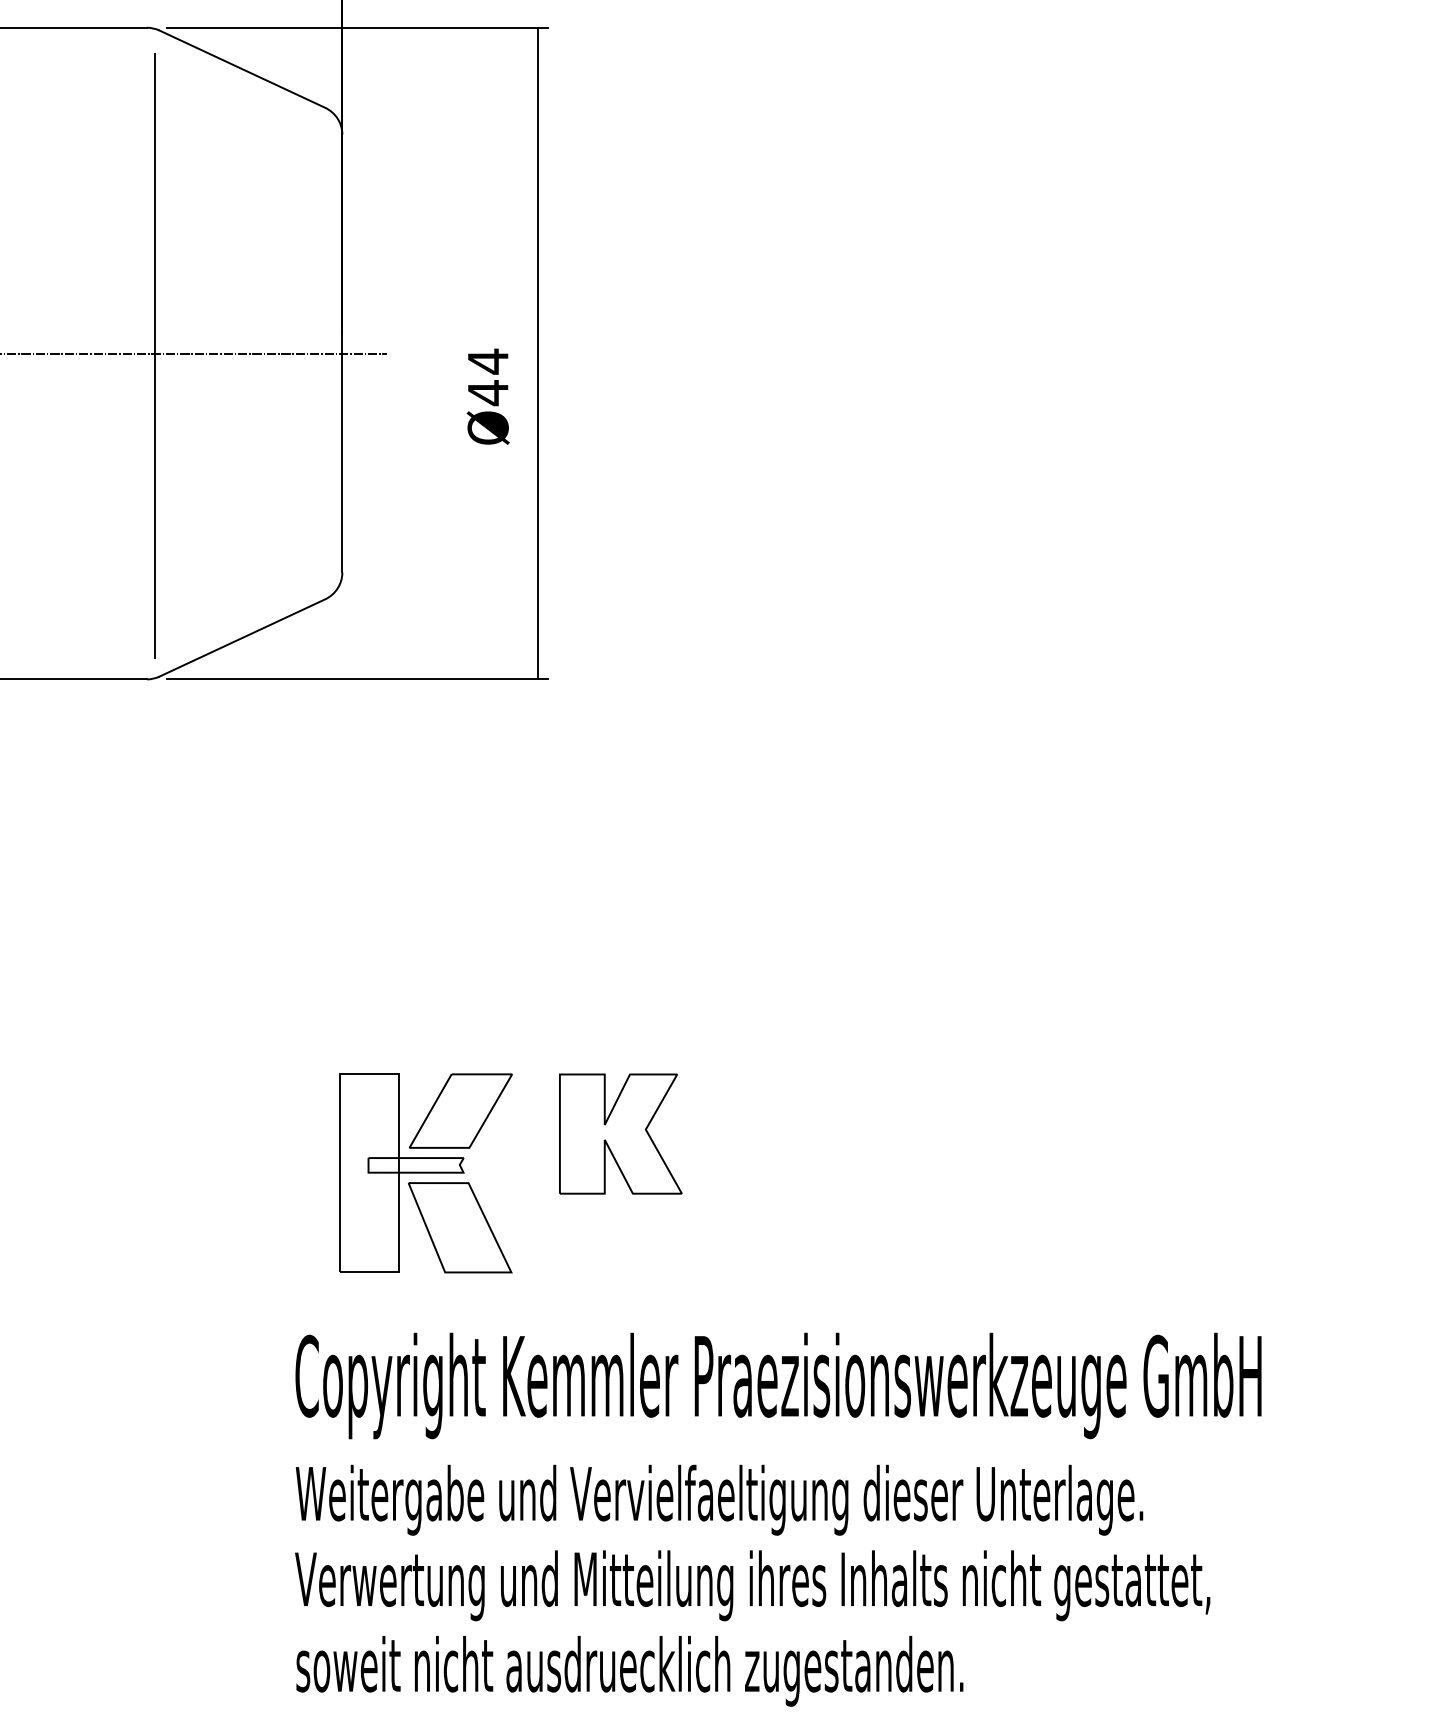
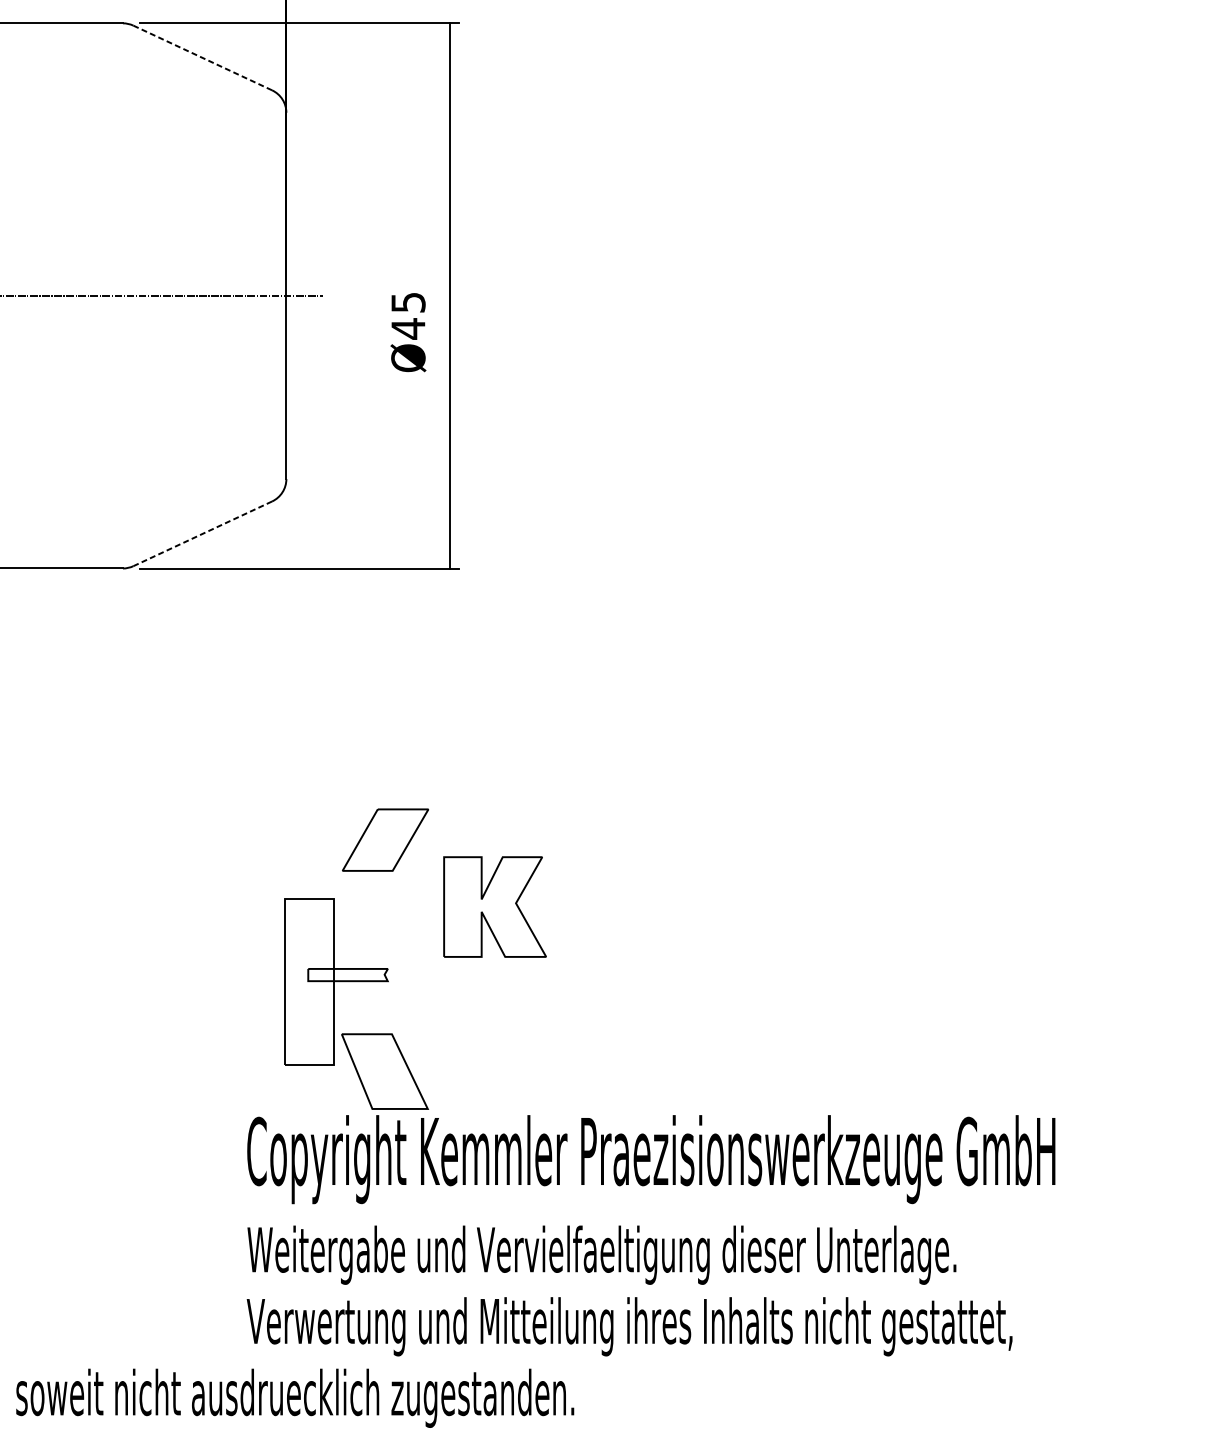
line: (241, 68) -> (202, 57), solid -> dashed
line: (154, 355) -> (129, 297), removed
text: (488, 361) -> (408, 302), Ø44 -> Ø45
line: (241, 638) -> (202, 534), solid -> dashed
part: (460, 1110) -> (385, 839), moved
part: (620, 1133) -> (494, 906), moved
part: (460, 1227) -> (385, 1071), moved
text: (629, 1671) -> (294, 1398), moved

